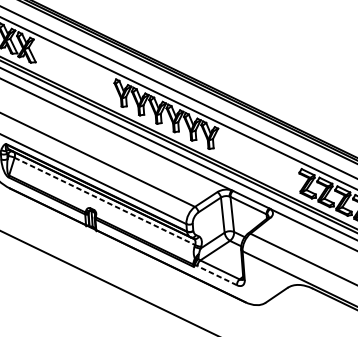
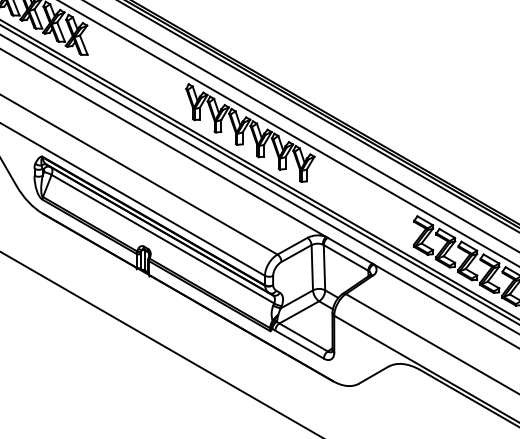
line: (105, 201) -> (163, 239), dashed -> solid
line: (217, 275) -> (299, 344), dashed -> solid

